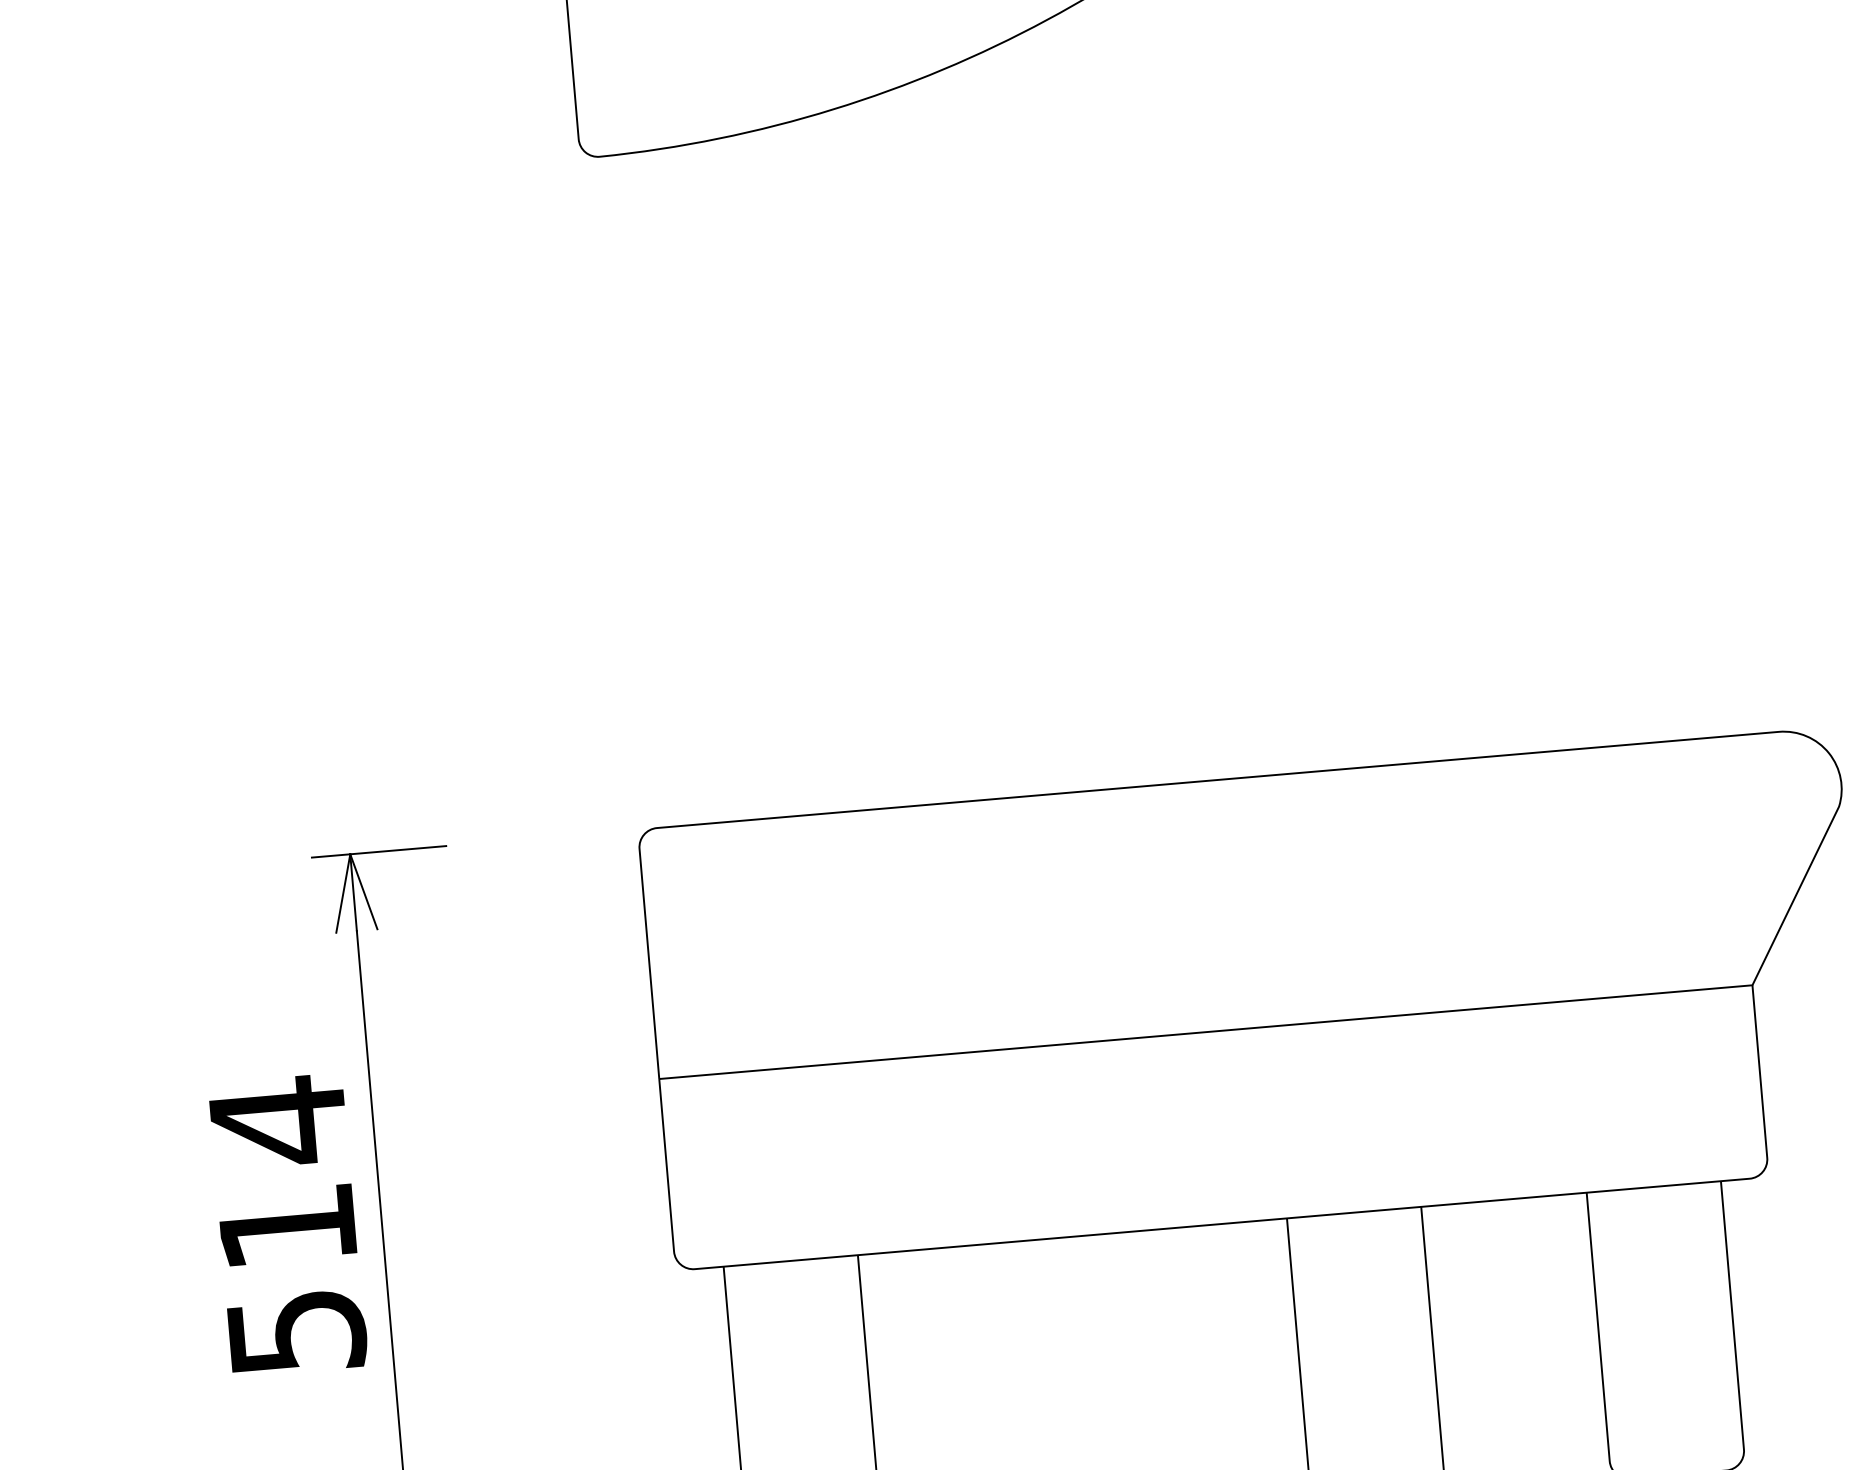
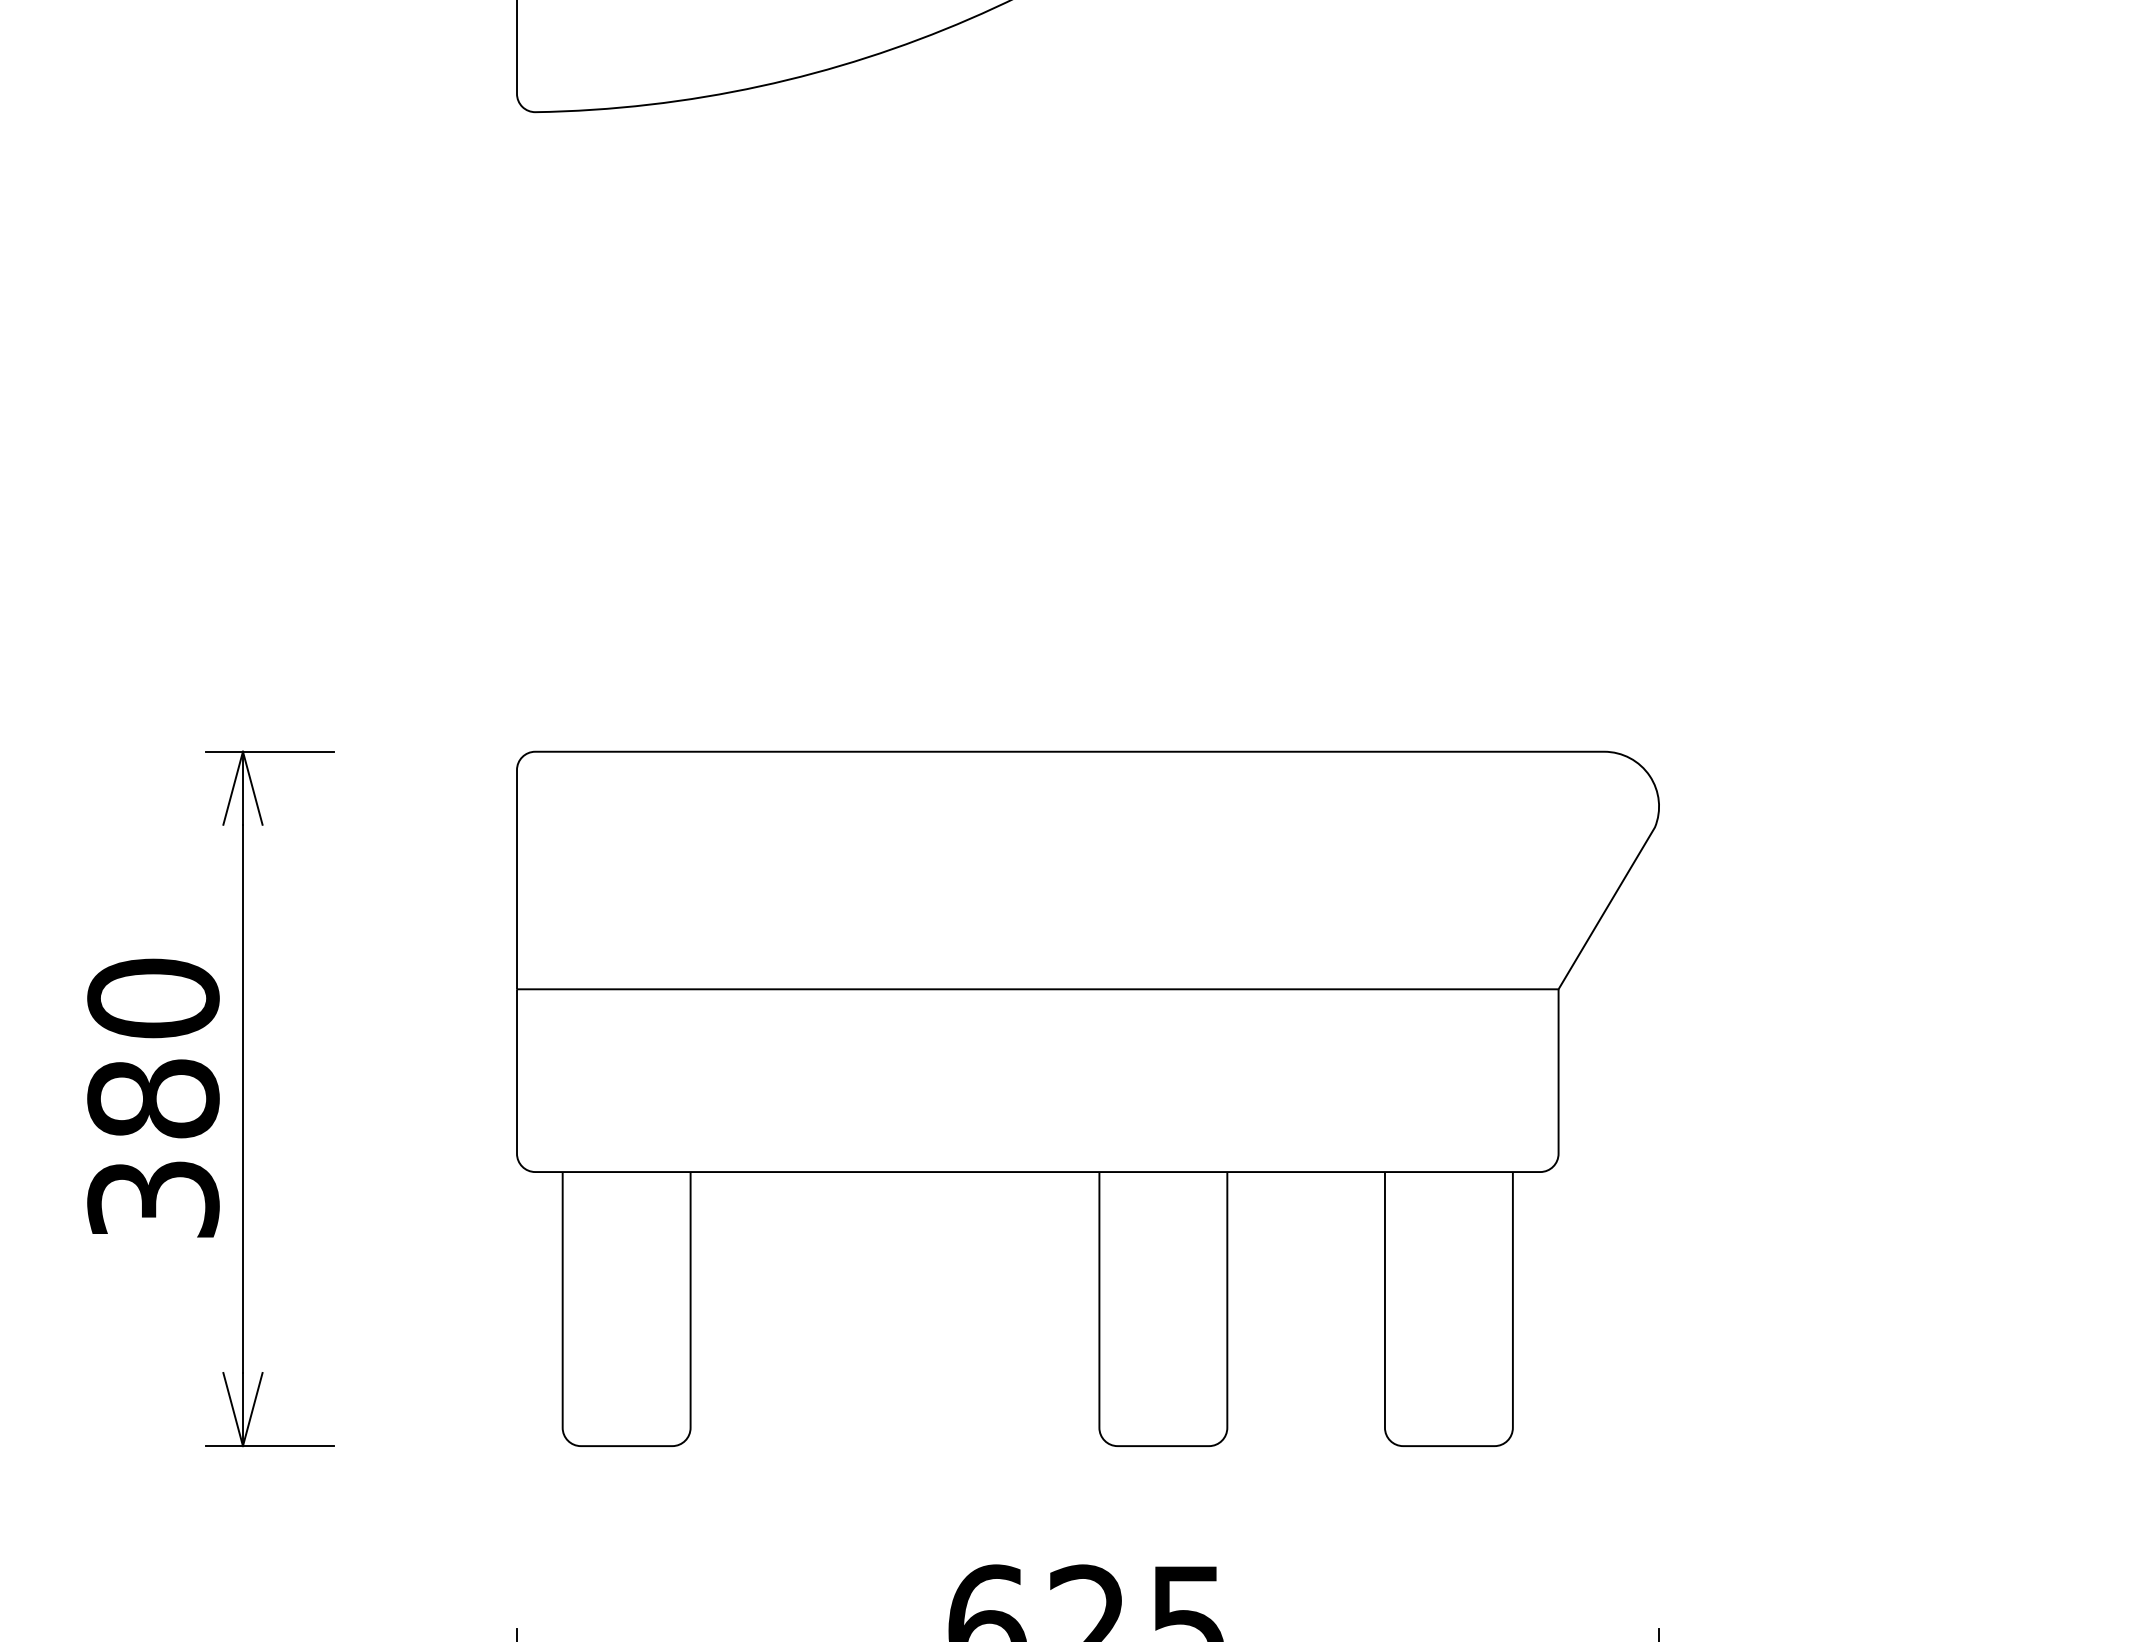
text: (287, 1225) -> (153, 1097), 514 -> 380

